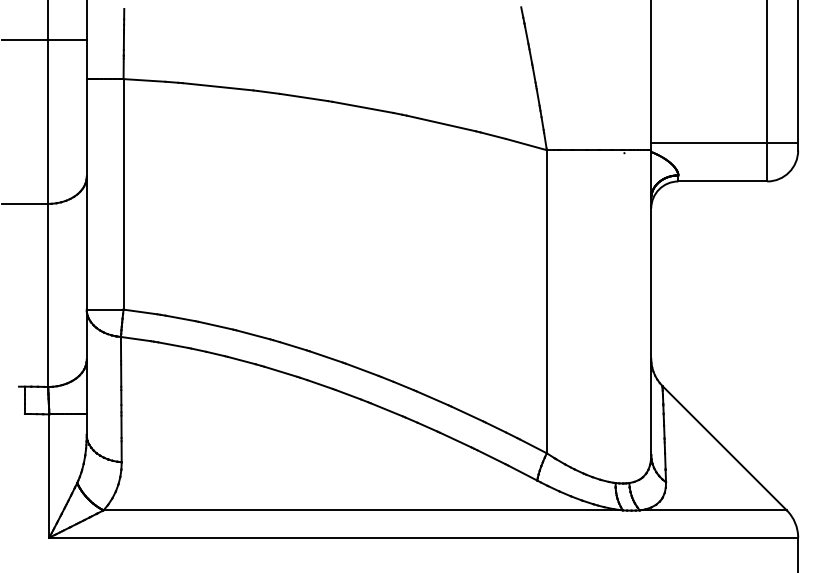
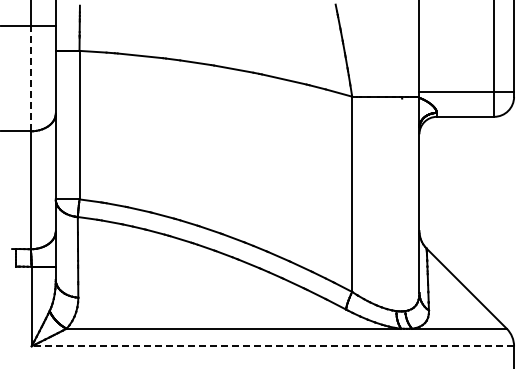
line: (47, 121) -> (30, 78), solid -> dashed
line: (423, 537) -> (272, 346), solid -> dashed

